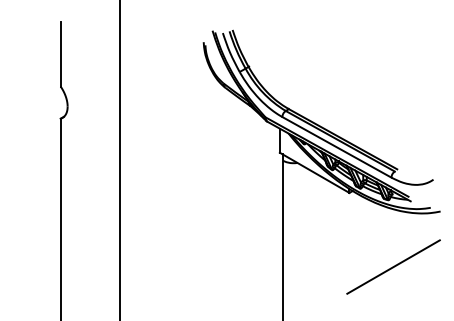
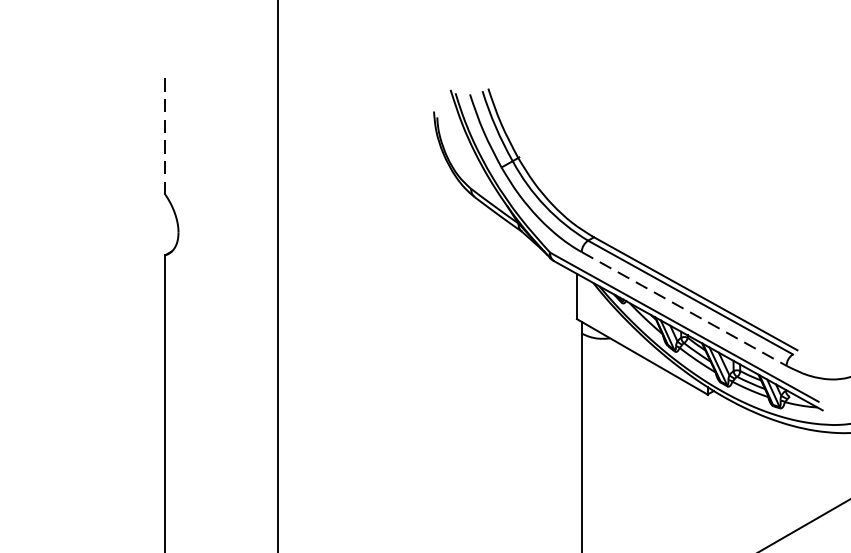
line: (60, 53) -> (165, 132), solid -> dashed
line: (337, 147) -> (685, 309), solid -> dashed

